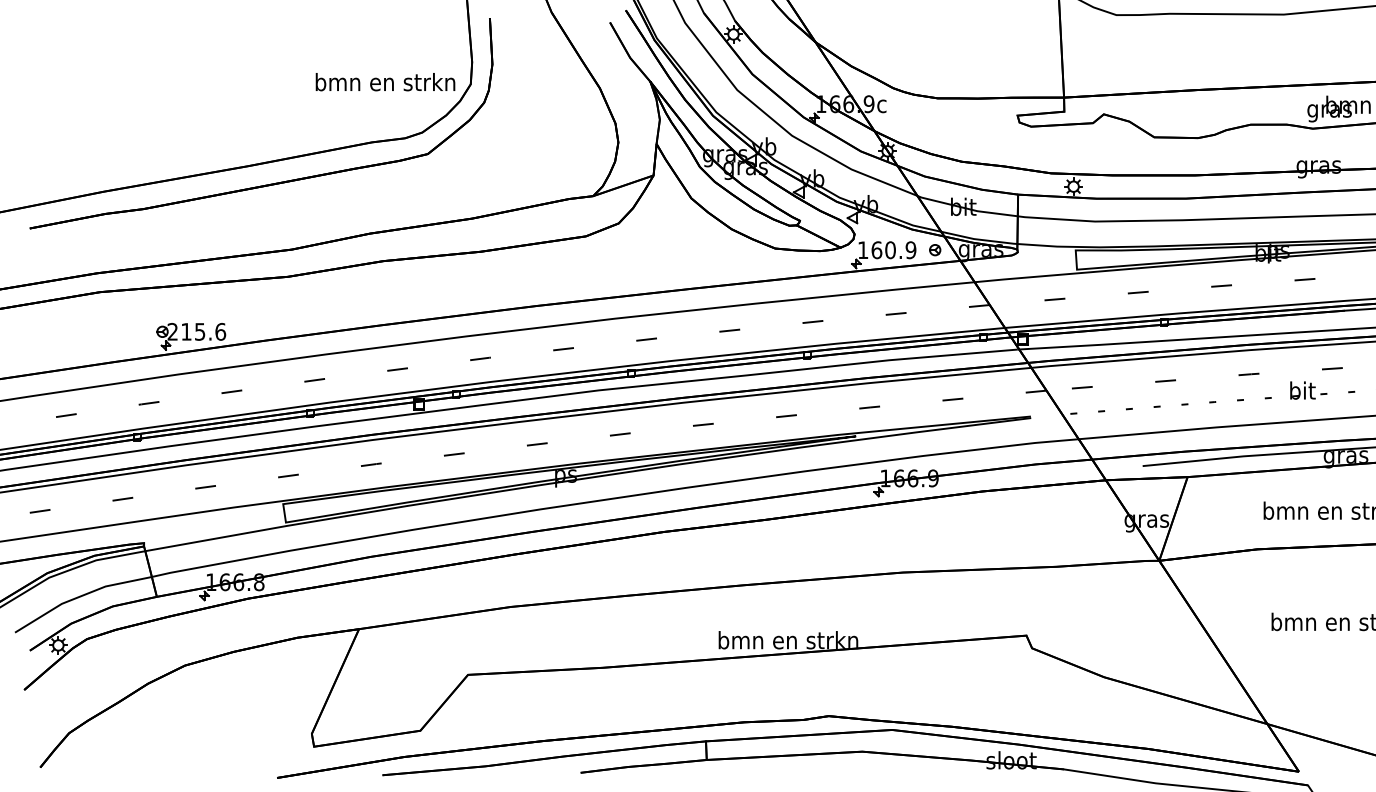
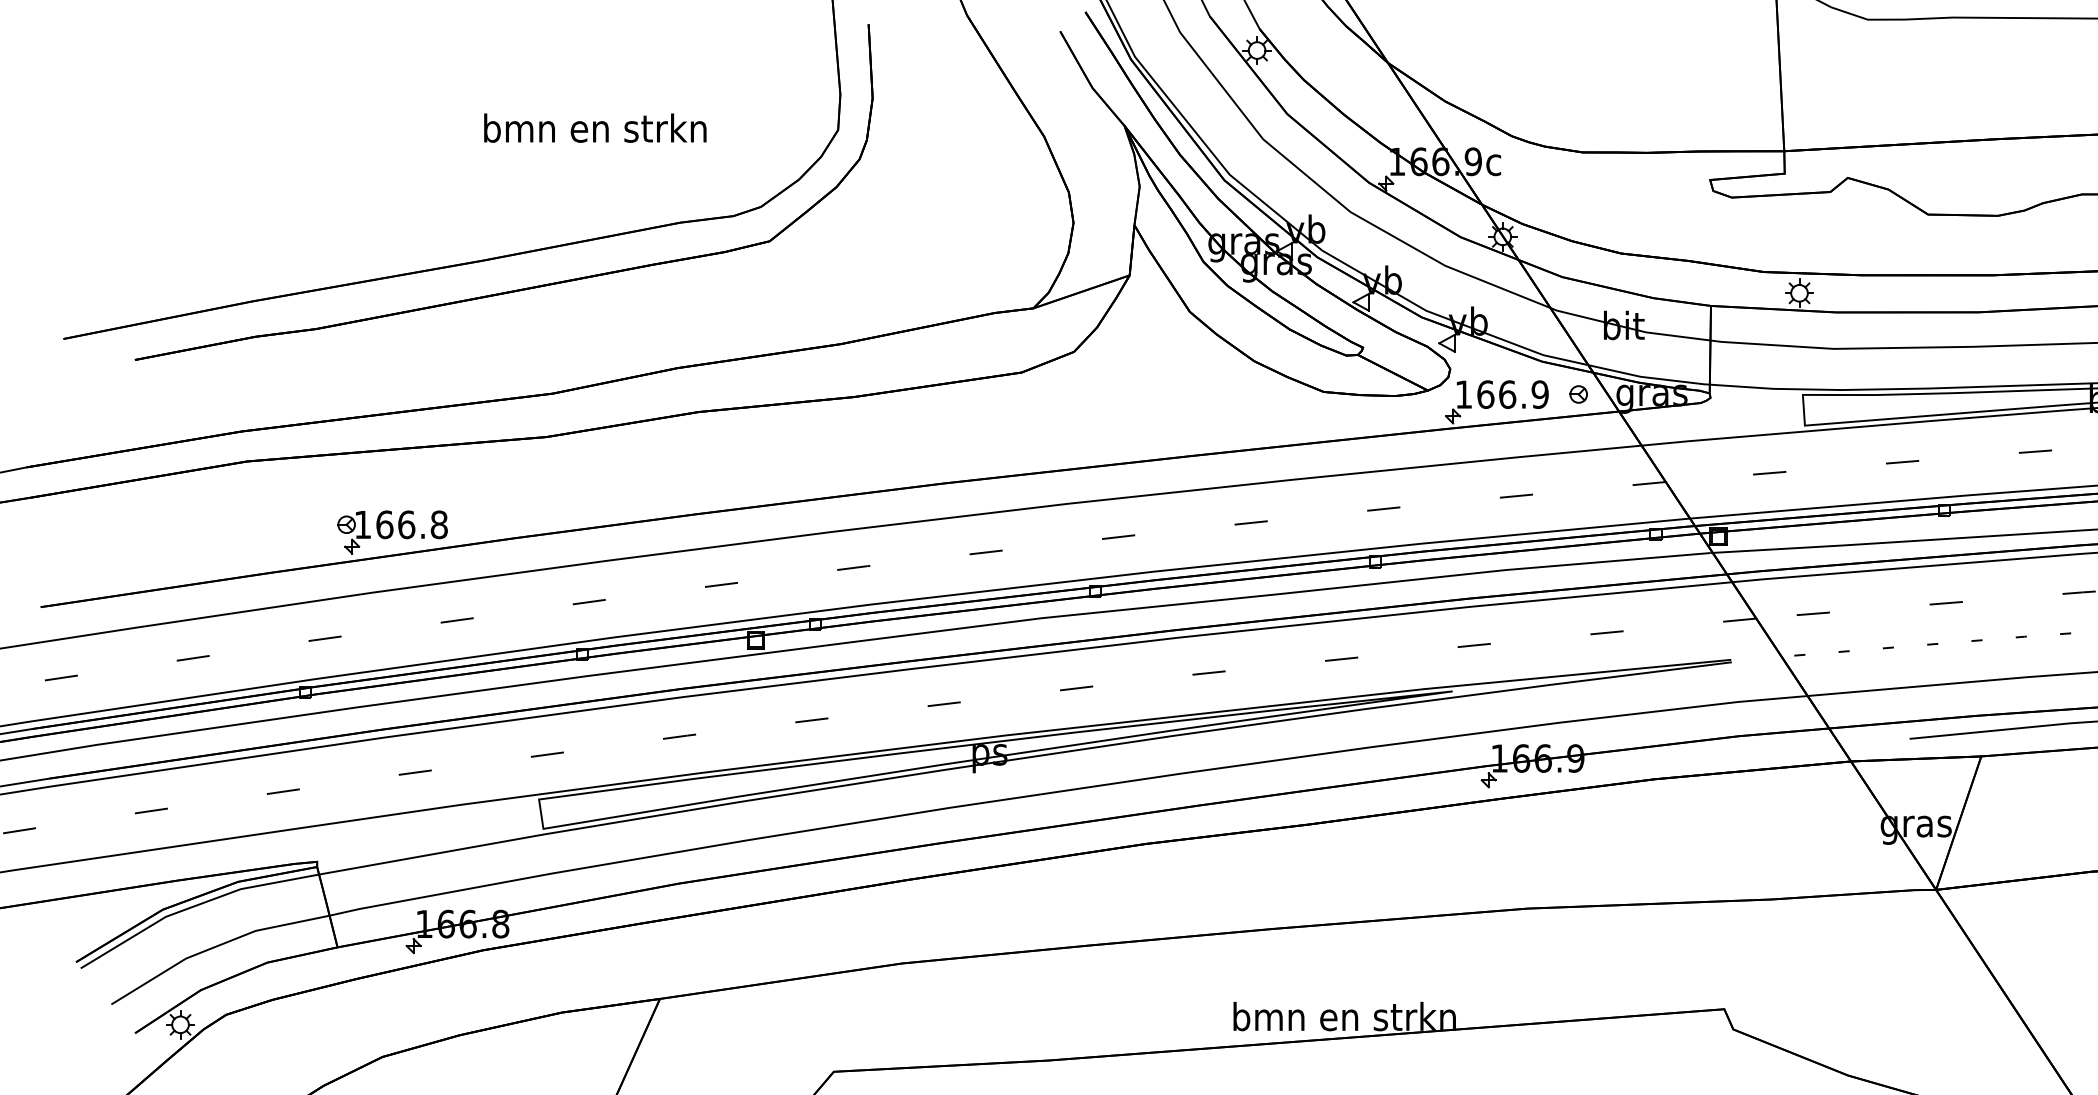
text: (385, 82) -> (595, 128), moved
text: (890, 249) -> (1507, 393), 160.9 -> 166.9
text: (196, 331) -> (400, 524), 215.6 -> 166.8

